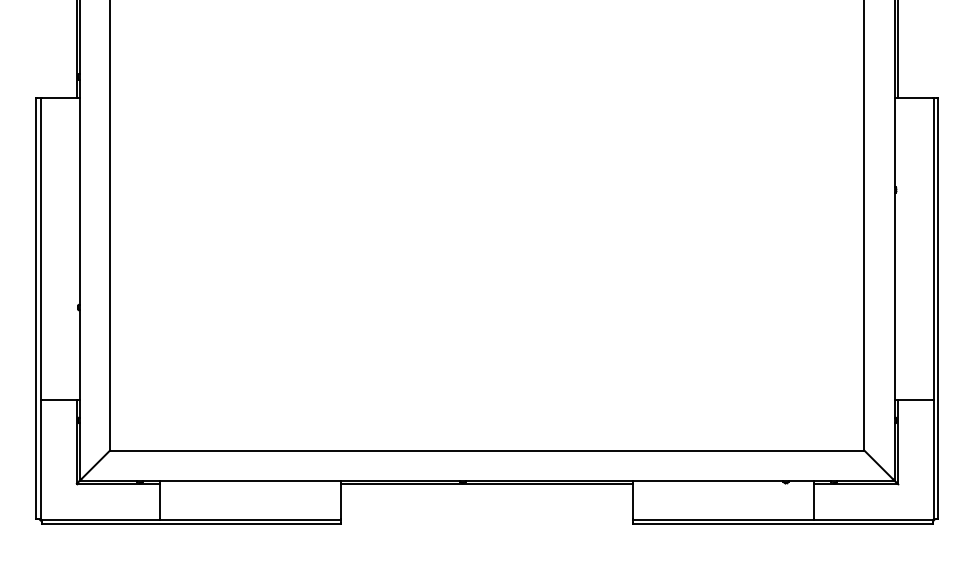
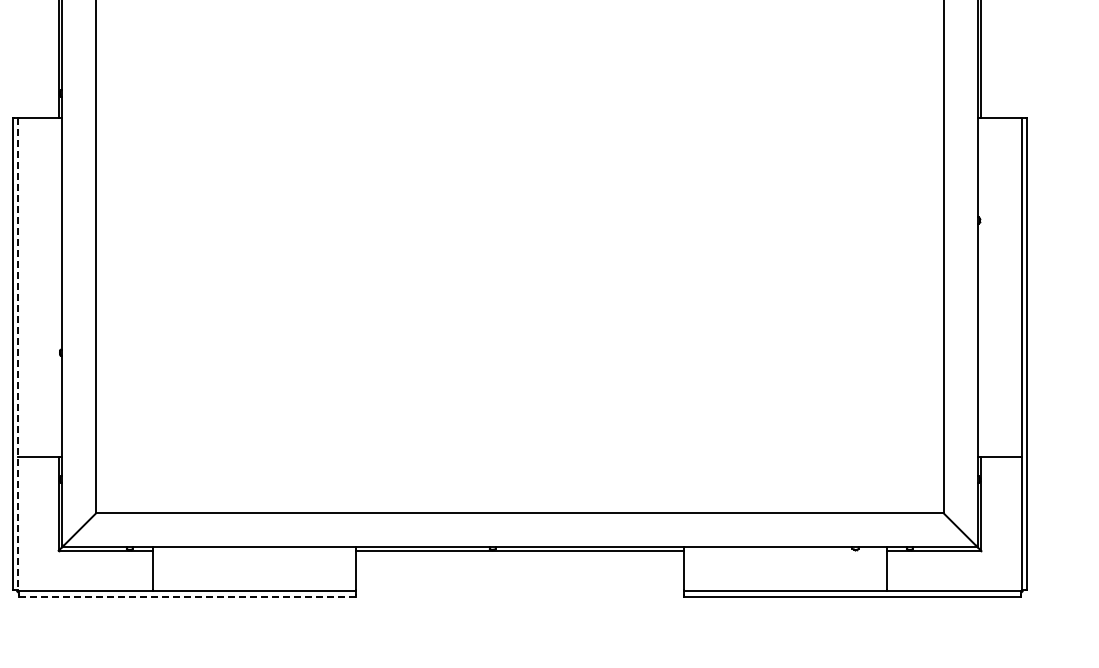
line: (40, 309) -> (17, 354), solid -> dashed
line: (191, 524) -> (187, 596), solid -> dashed

